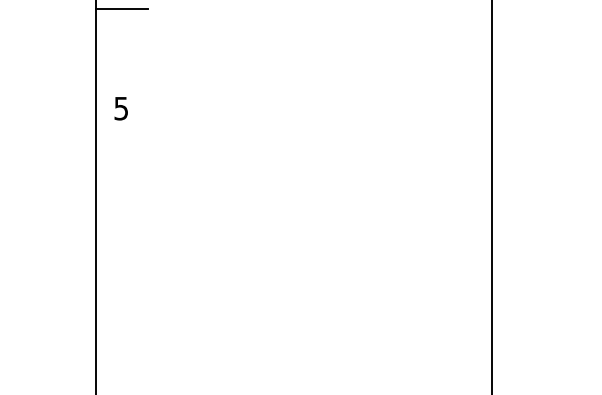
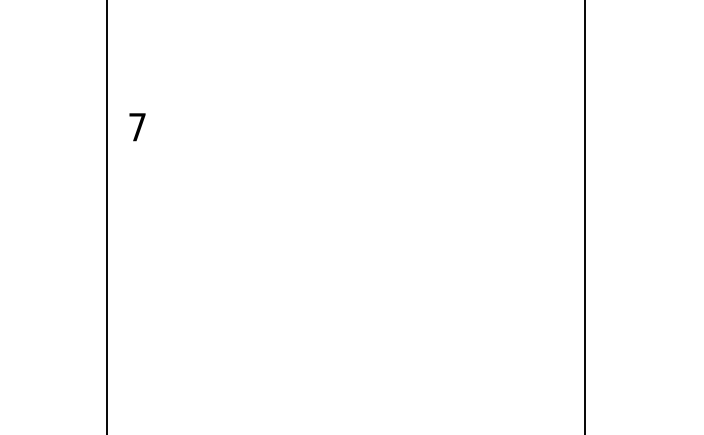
line: (121, 9) -> (137, 7), removed
text: (120, 108) -> (136, 127), 5 -> 7

